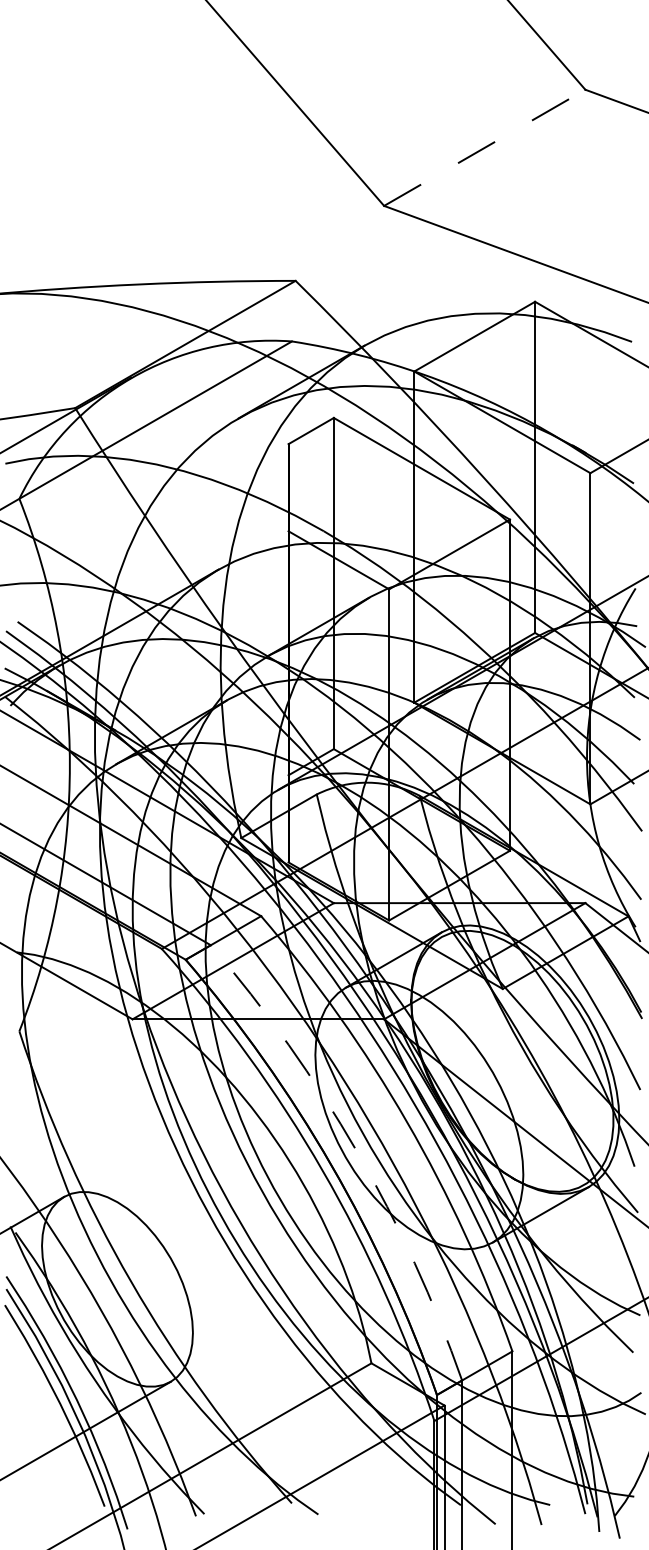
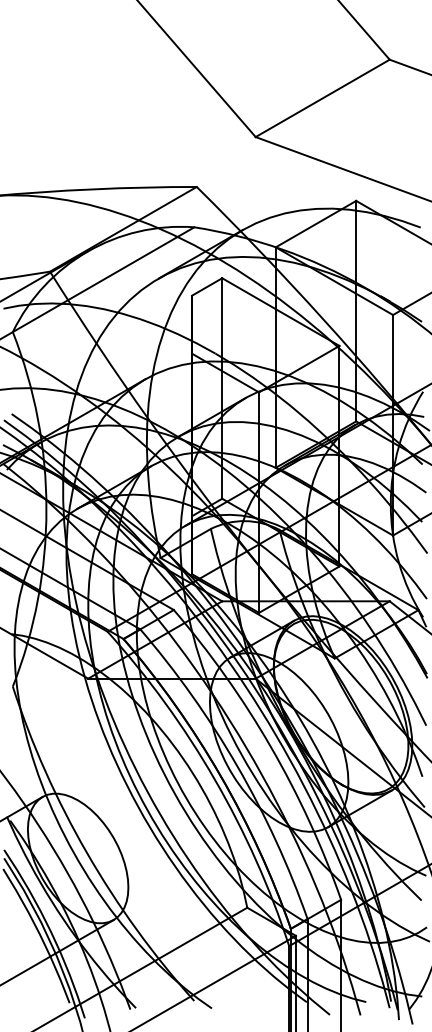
line: (485, 147) -> (323, 98), dashed -> solid
arc: (356, 1151) -> (237, 766), dashed -> solid

